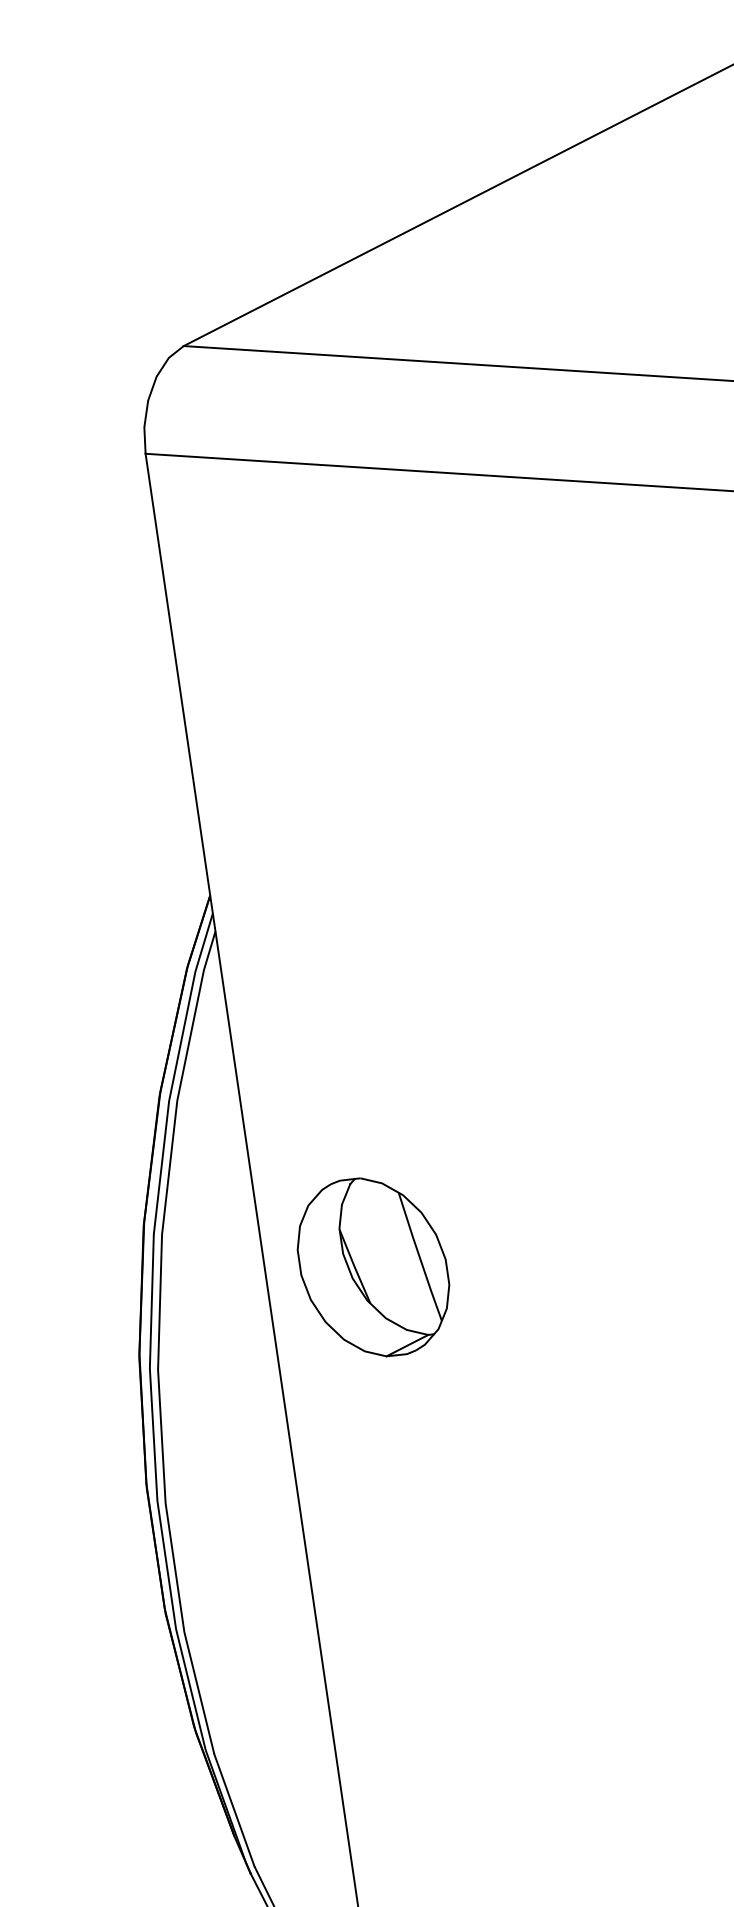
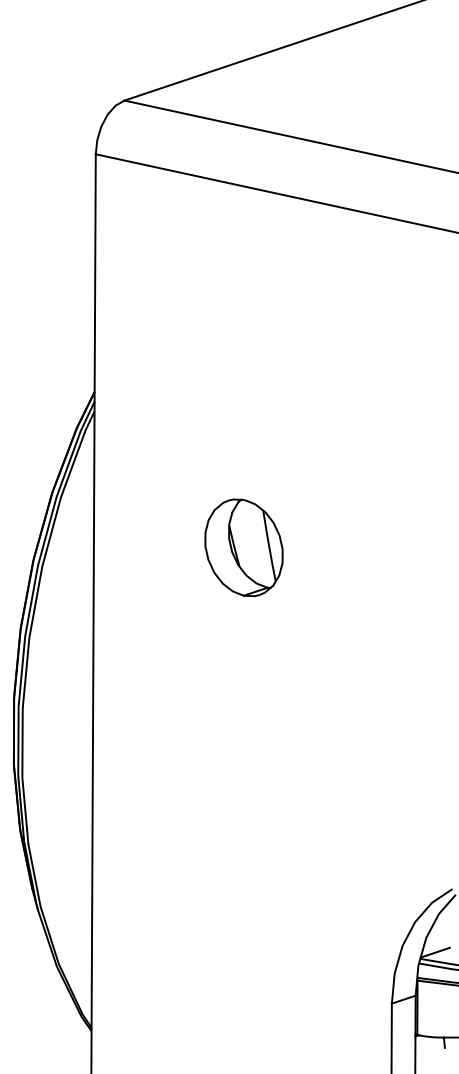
part: (372, 1266) -> (243, 547), moved

